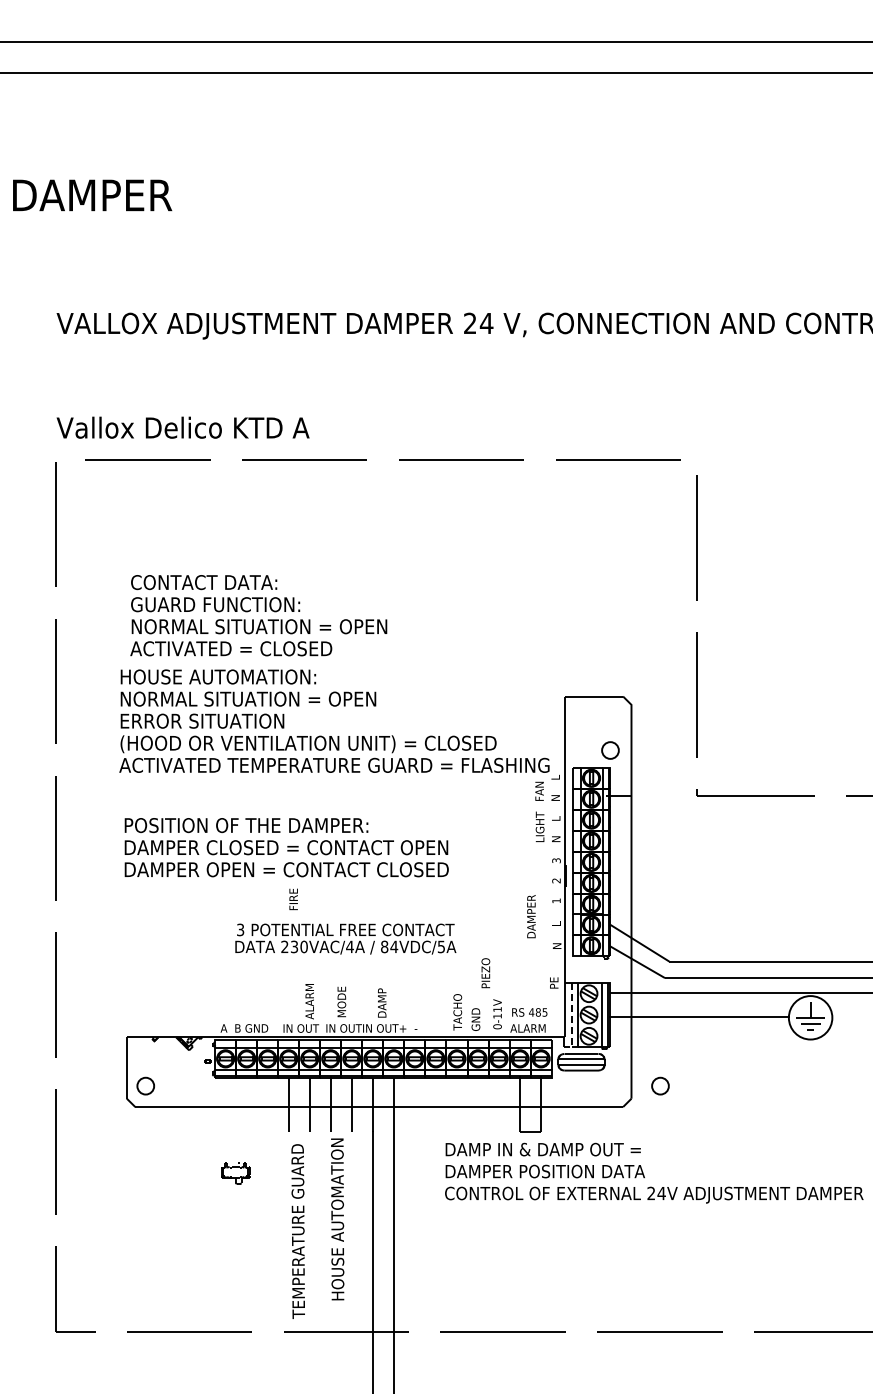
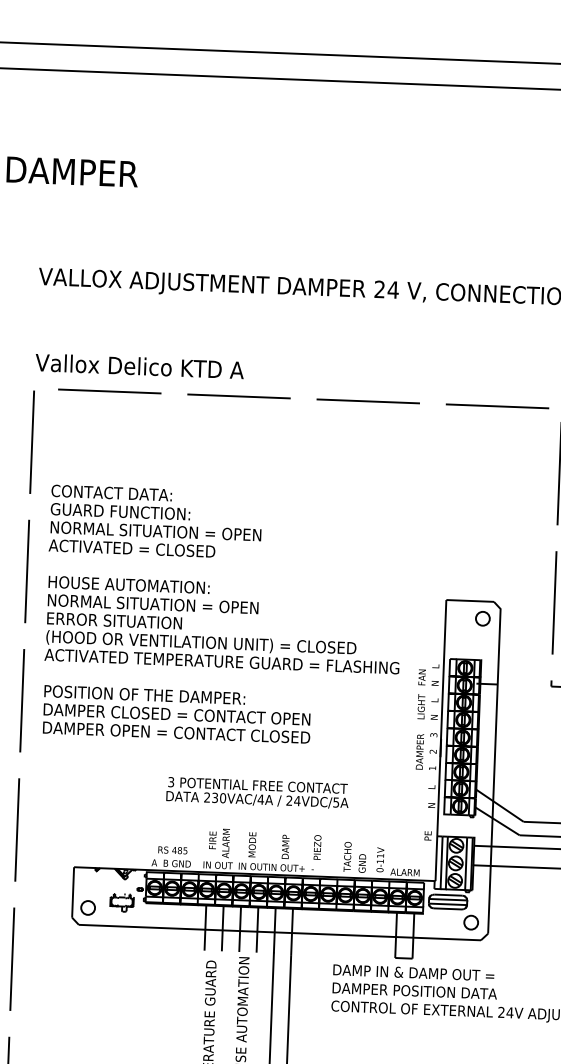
text: (258, 615) -> (155, 521), moved
text: (334, 720) -> (223, 624), moved
circle: (610, 750) -> (482, 618), moved
text: (286, 847) -> (177, 714), moved
text: (293, 899) -> (212, 840), moved
text: (531, 916) -> (420, 751), moved
text: (384, 946) -> (289, 800), 84VDC/5A -> 24VDC/5A
text: (485, 973) -> (317, 847), moved
text: (529, 1012) -> (172, 850), moved
line: (571, 1020) -> (441, 867), dashed -> solid
circle: (660, 1085) -> (471, 922), moved
part: (235, 1173) -> (121, 902), moved

